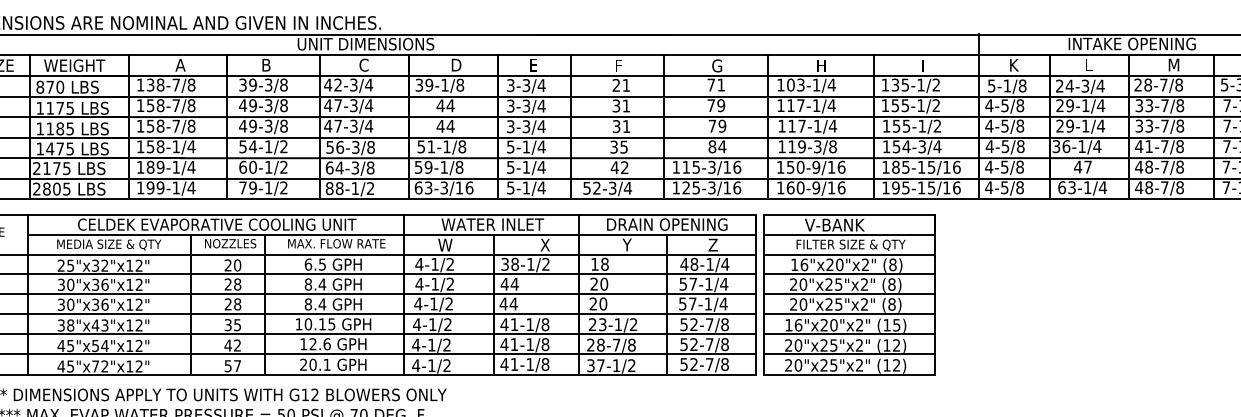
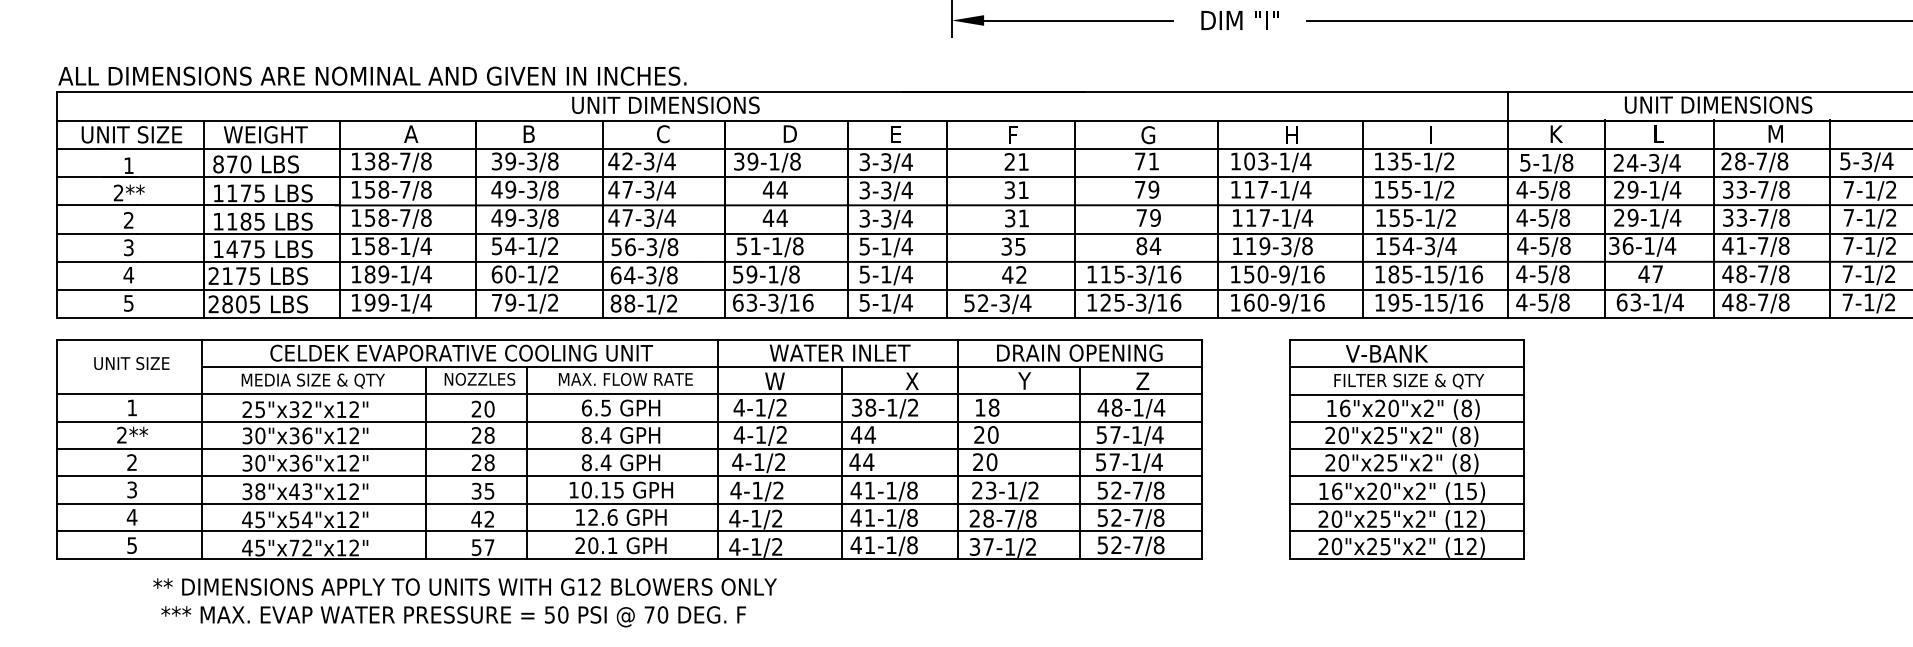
text: (1132, 43) -> (1718, 104), INTAKE OPENING -> UNIT DIMENSIONS
part: (849, 294) -> (1406, 449), moved

